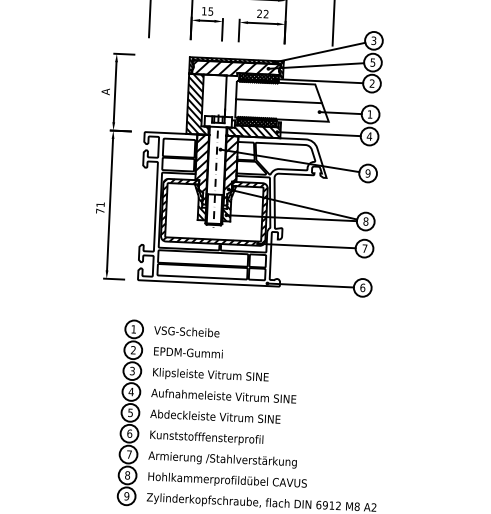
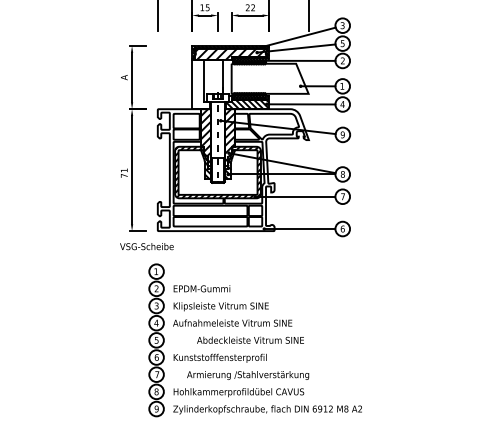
line: (278, 100) -> (266, 78), removed
hatch: (199, 104) -> (201, 84), removed
text: (186, 331) -> (146, 246), moved
text: (215, 415) -> (250, 339), moved
text: (223, 459) -> (248, 375), moved

